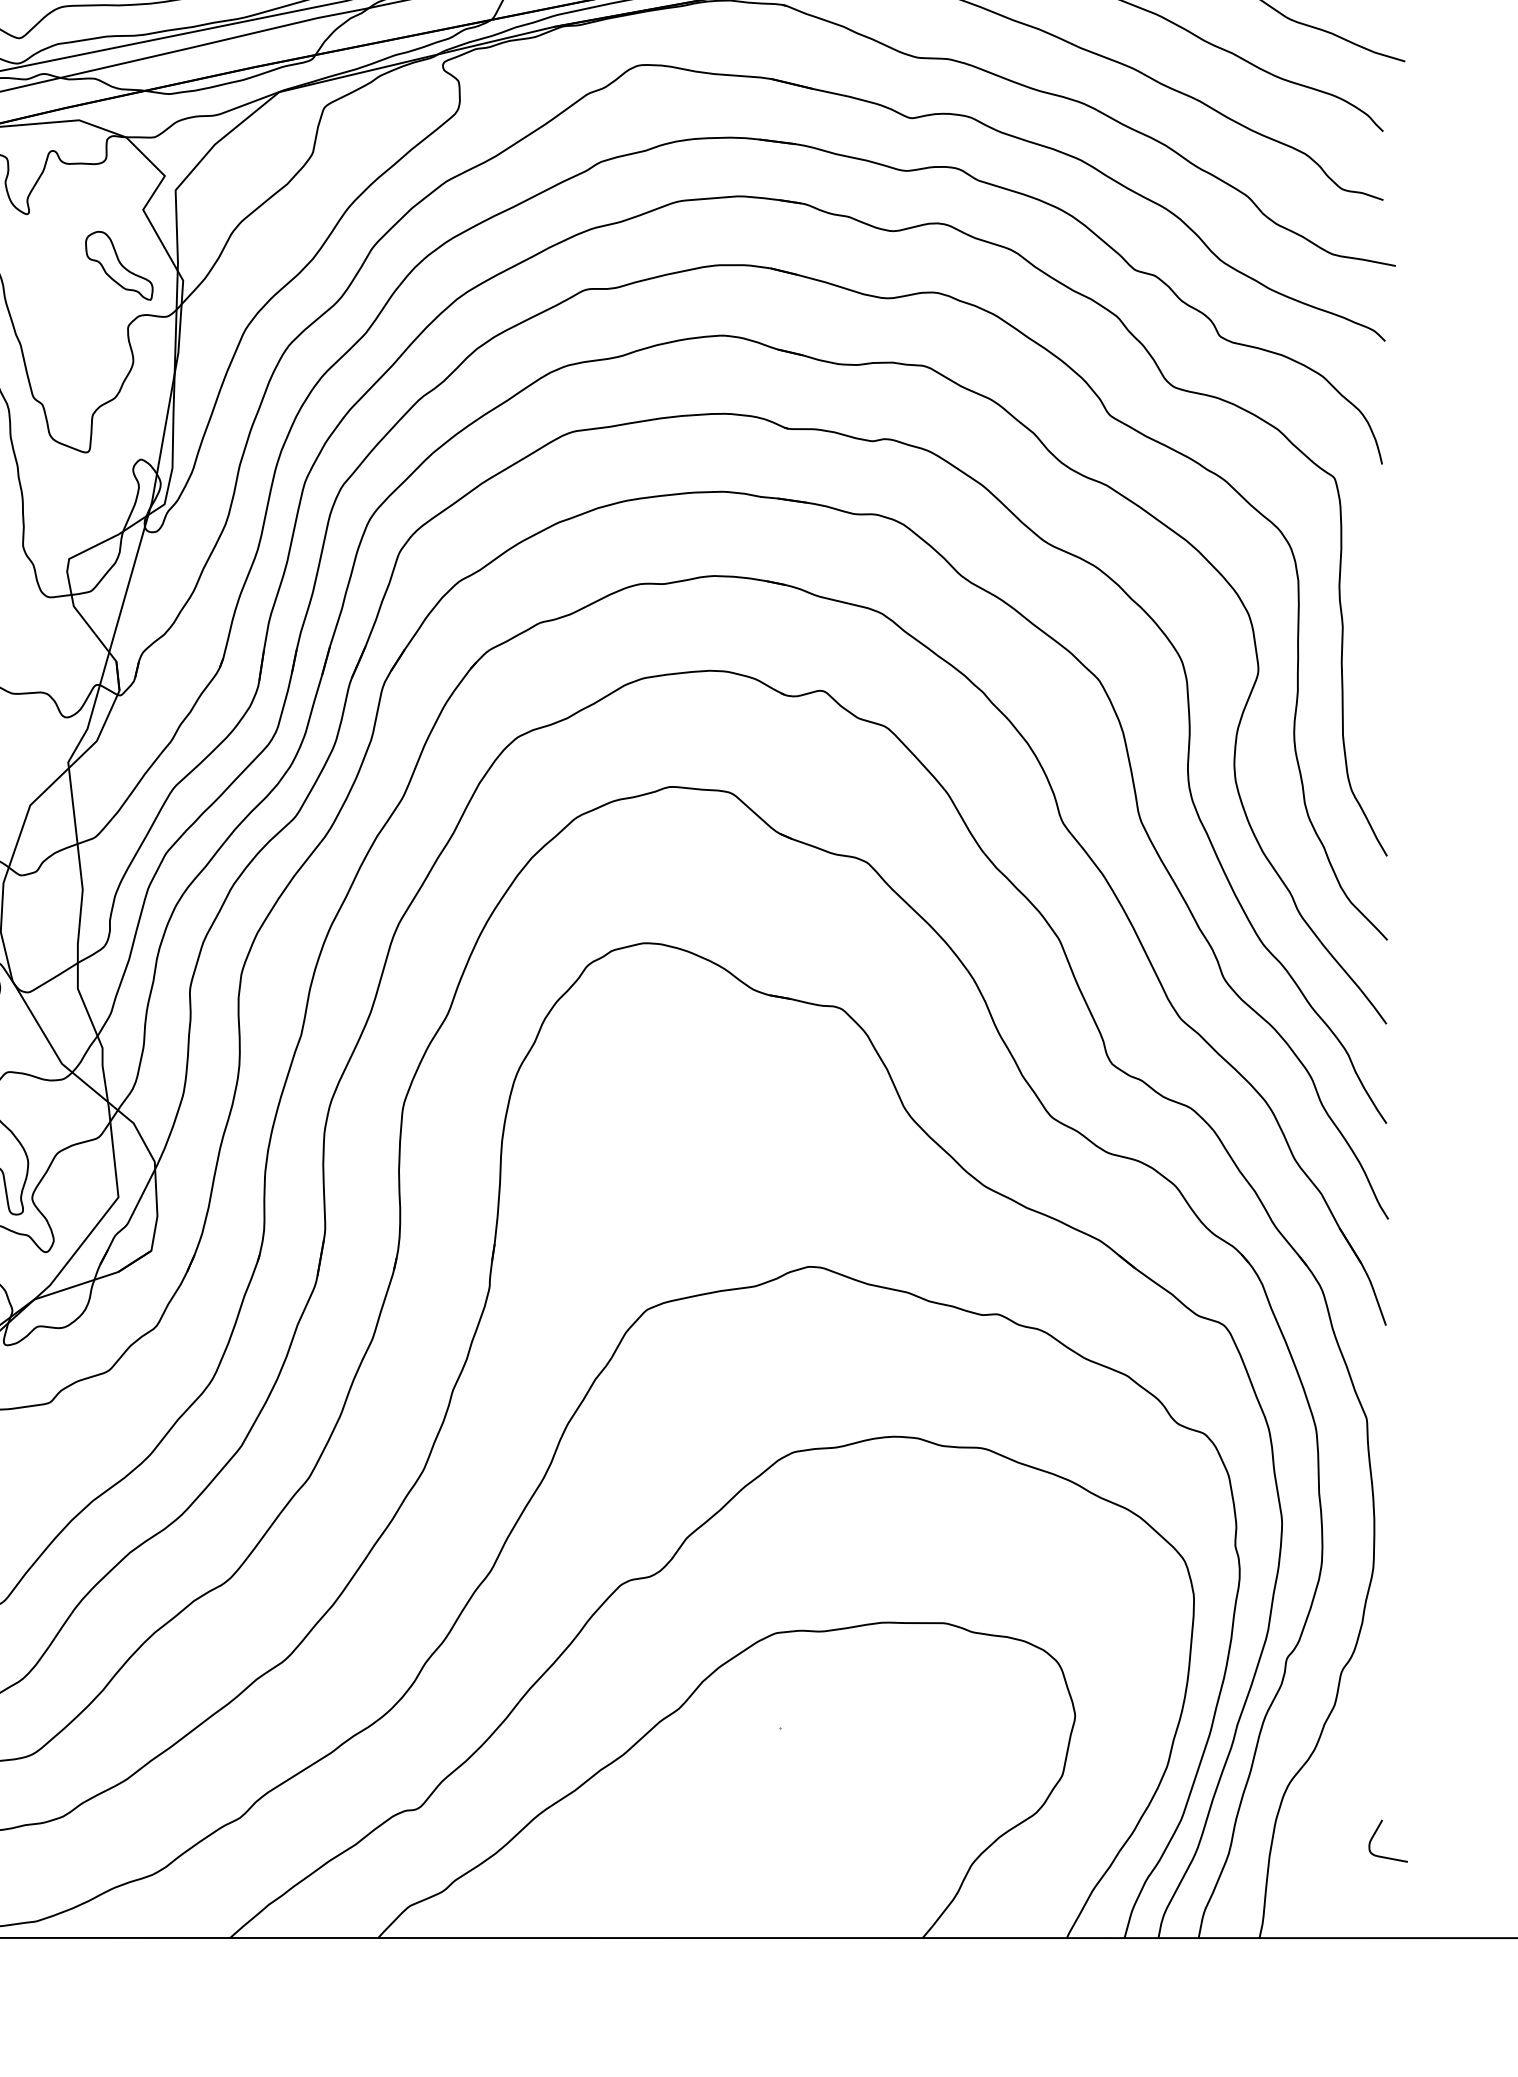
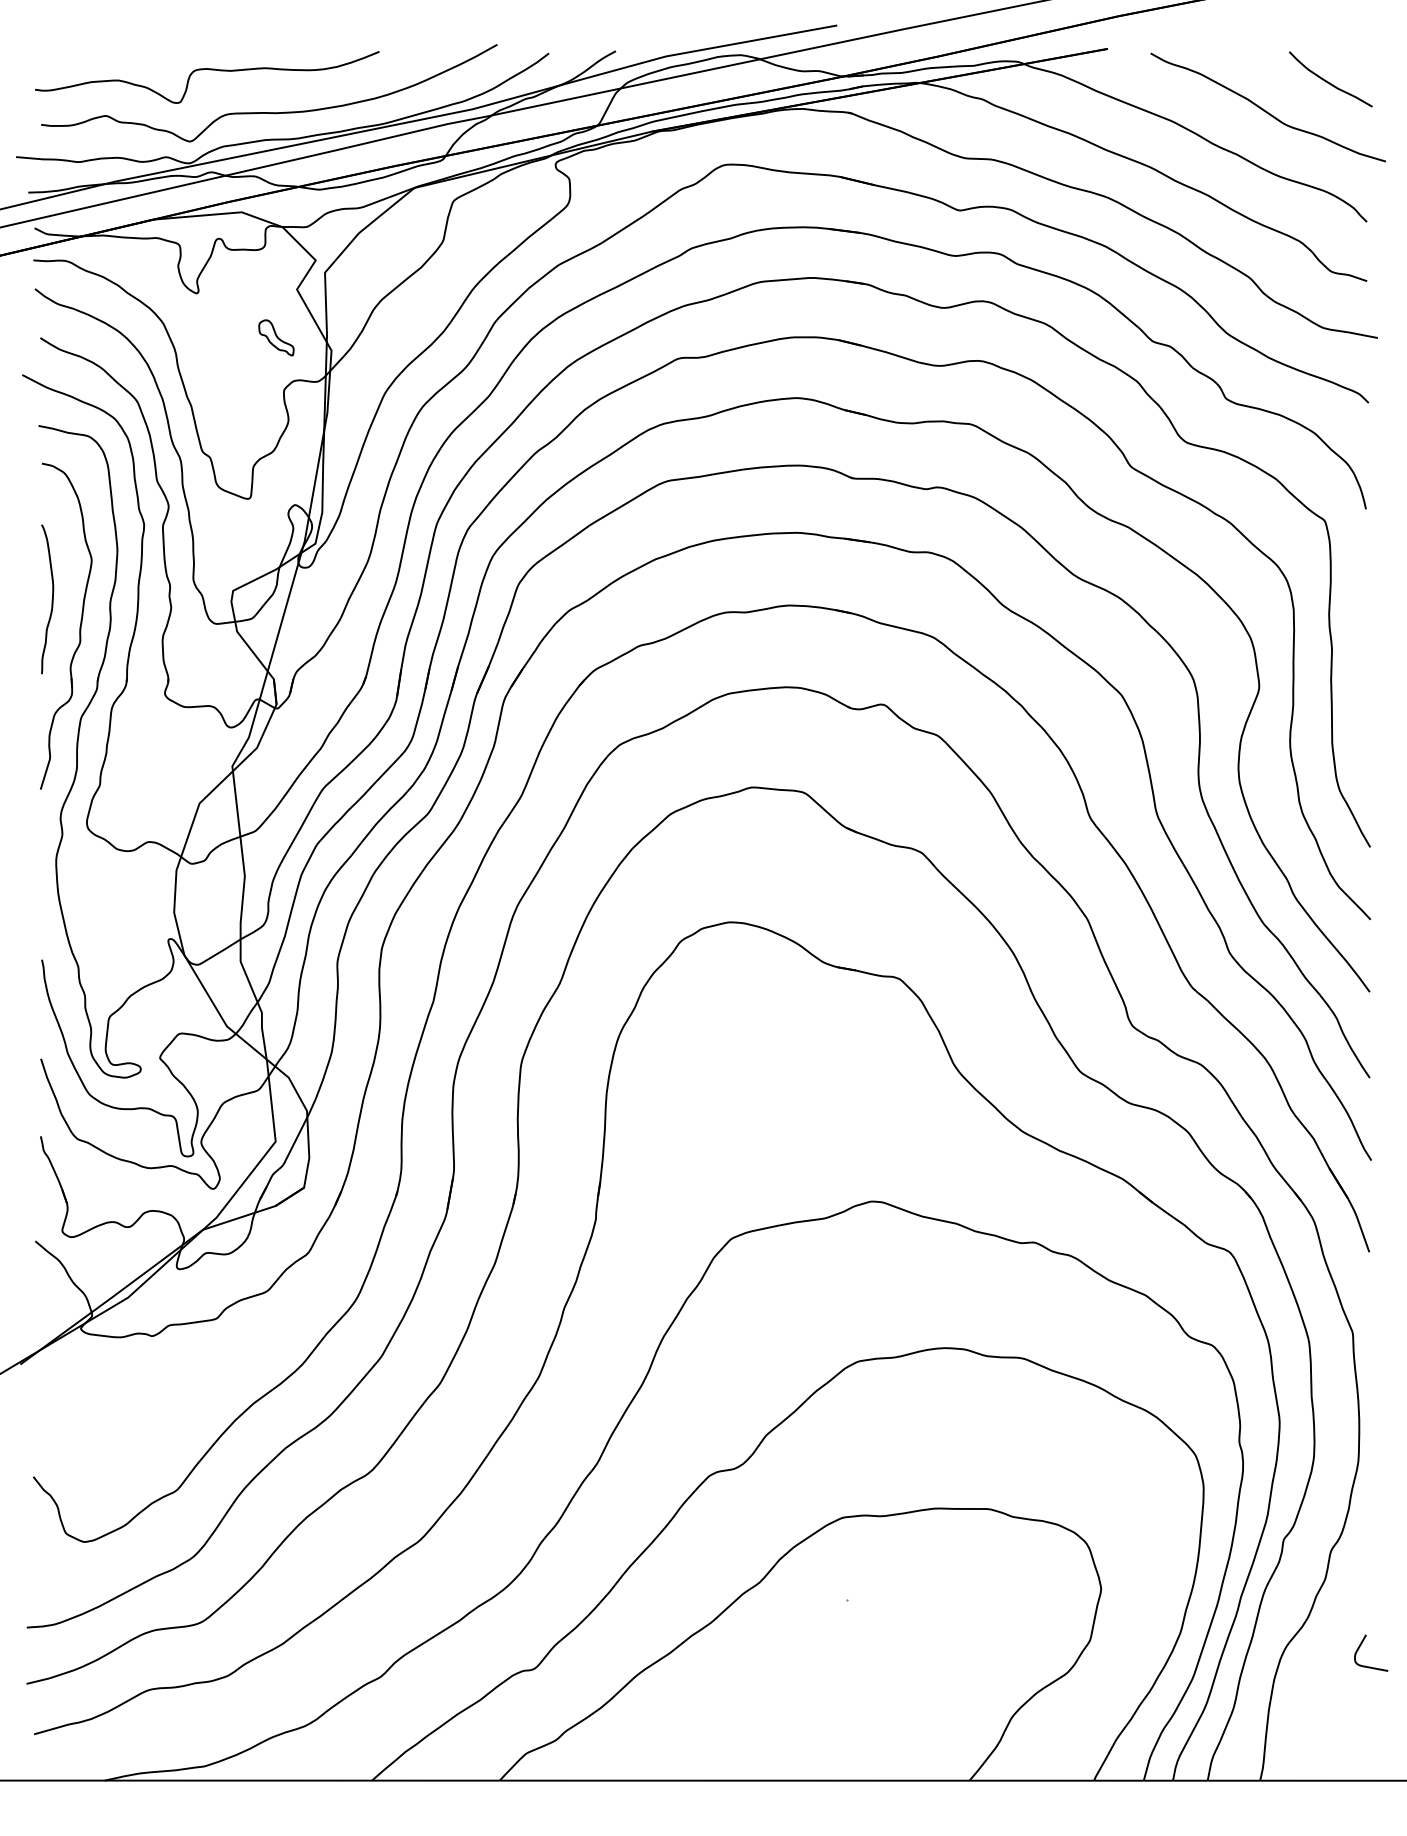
part: (119, 265) -> (276, 337), size x0.6
curve: (1375, 1834) -> (1360, 1647), moved

